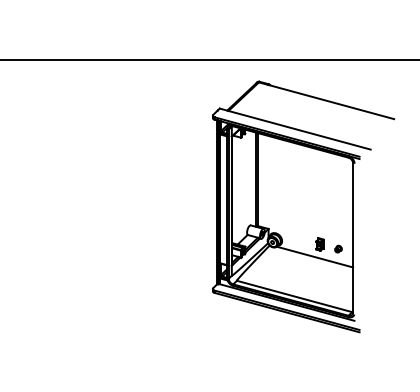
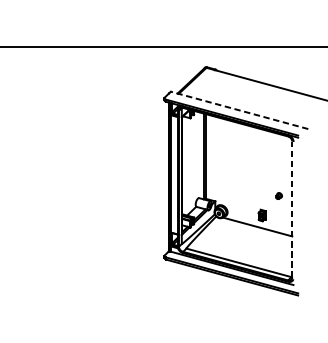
line: (294, 128) -> (238, 109), solid -> dashed
line: (353, 237) -> (292, 209), solid -> dashed
part: (338, 248) -> (278, 195), moved

